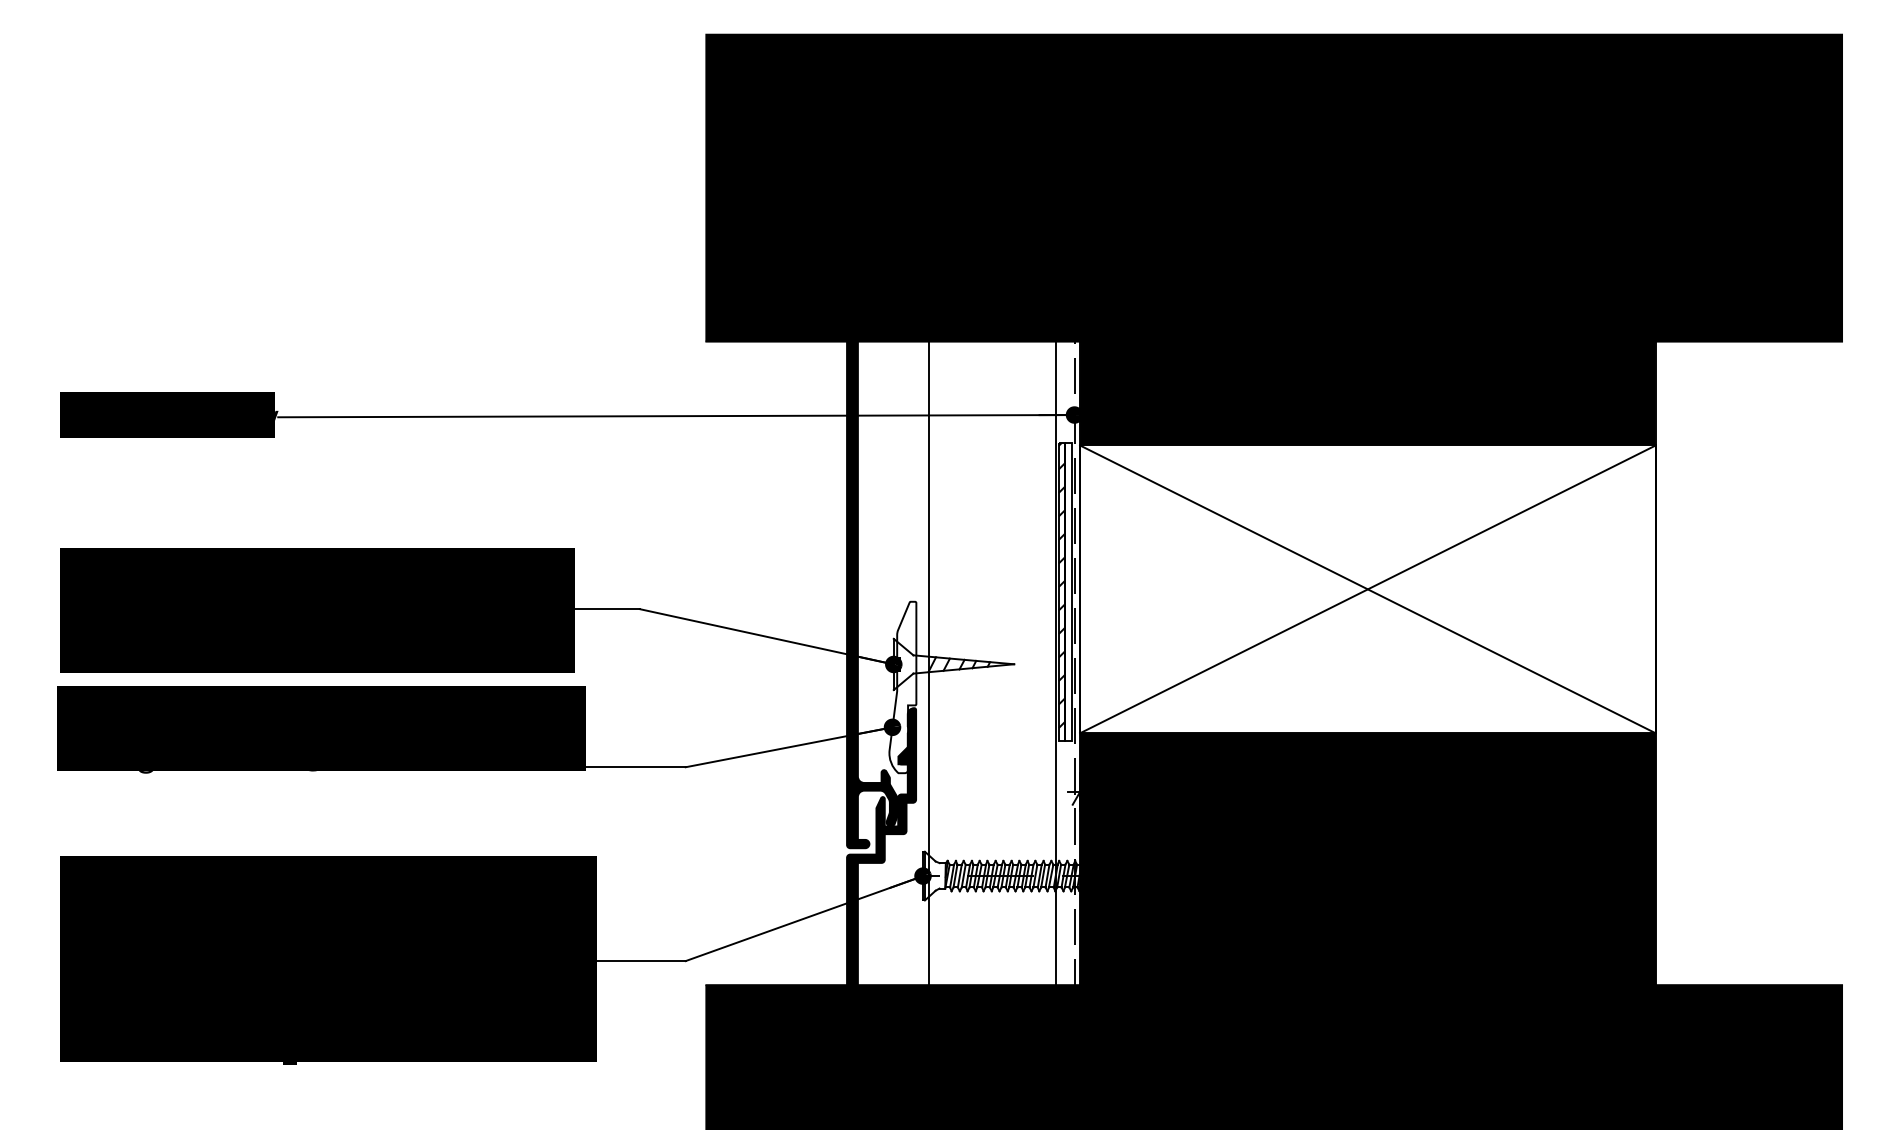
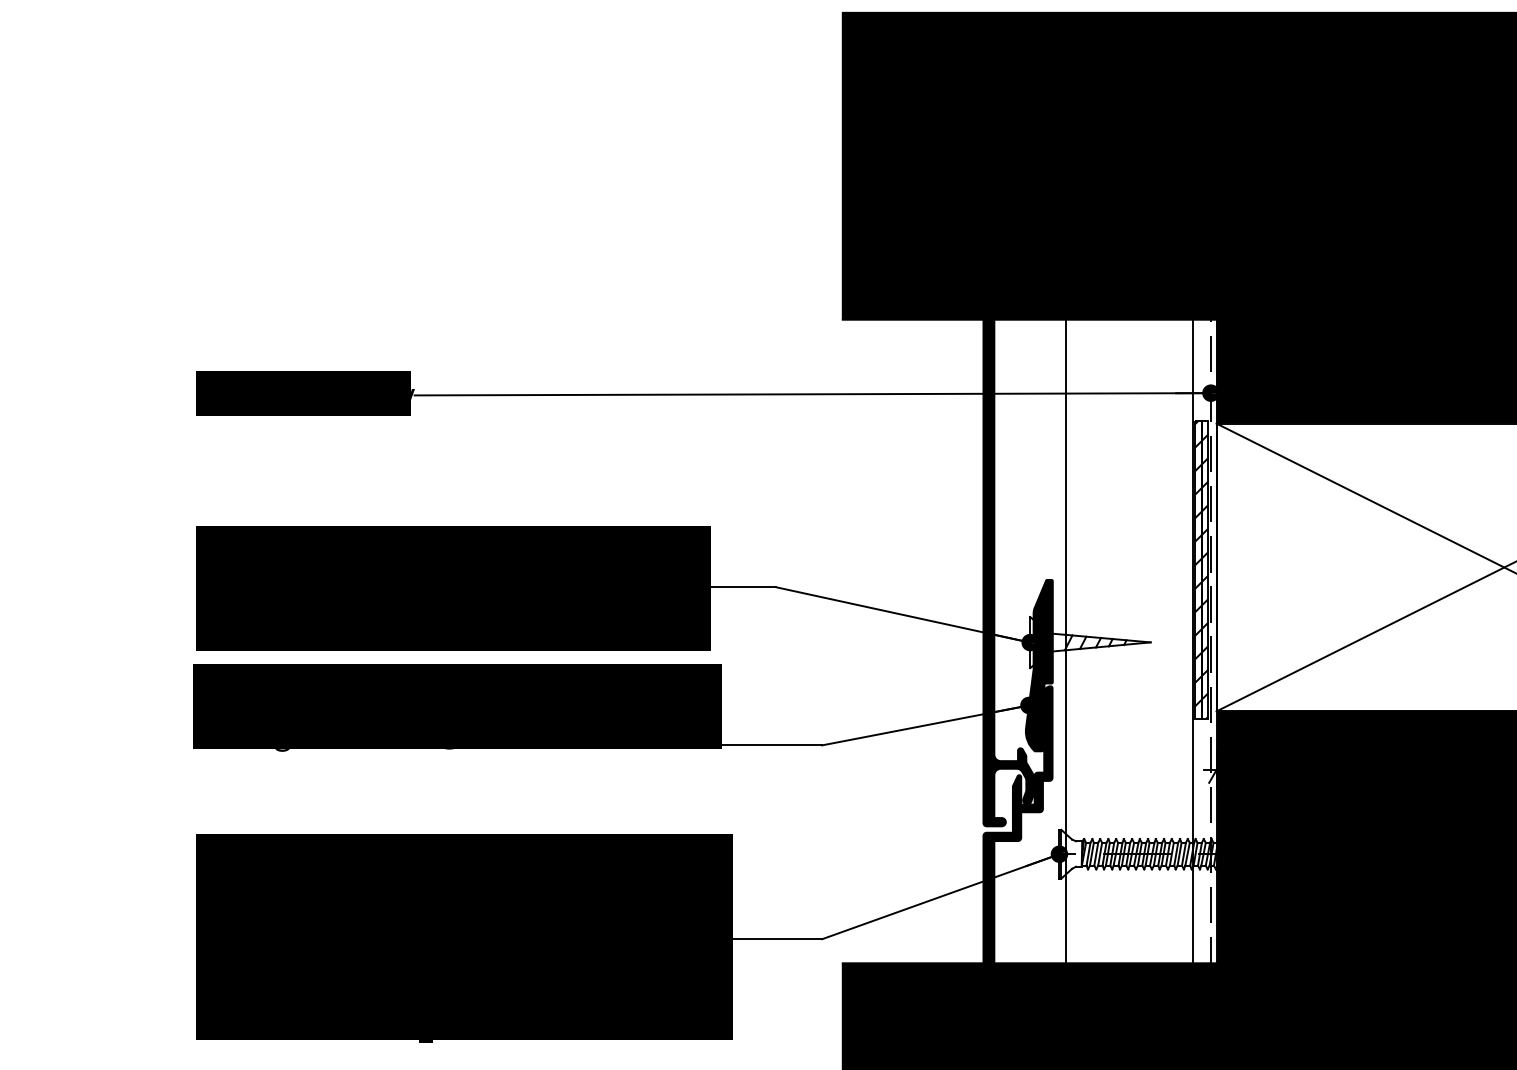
hatch: (1068, 598) -> (1204, 576), added
fill: (902, 687) -> (1038, 665), added

